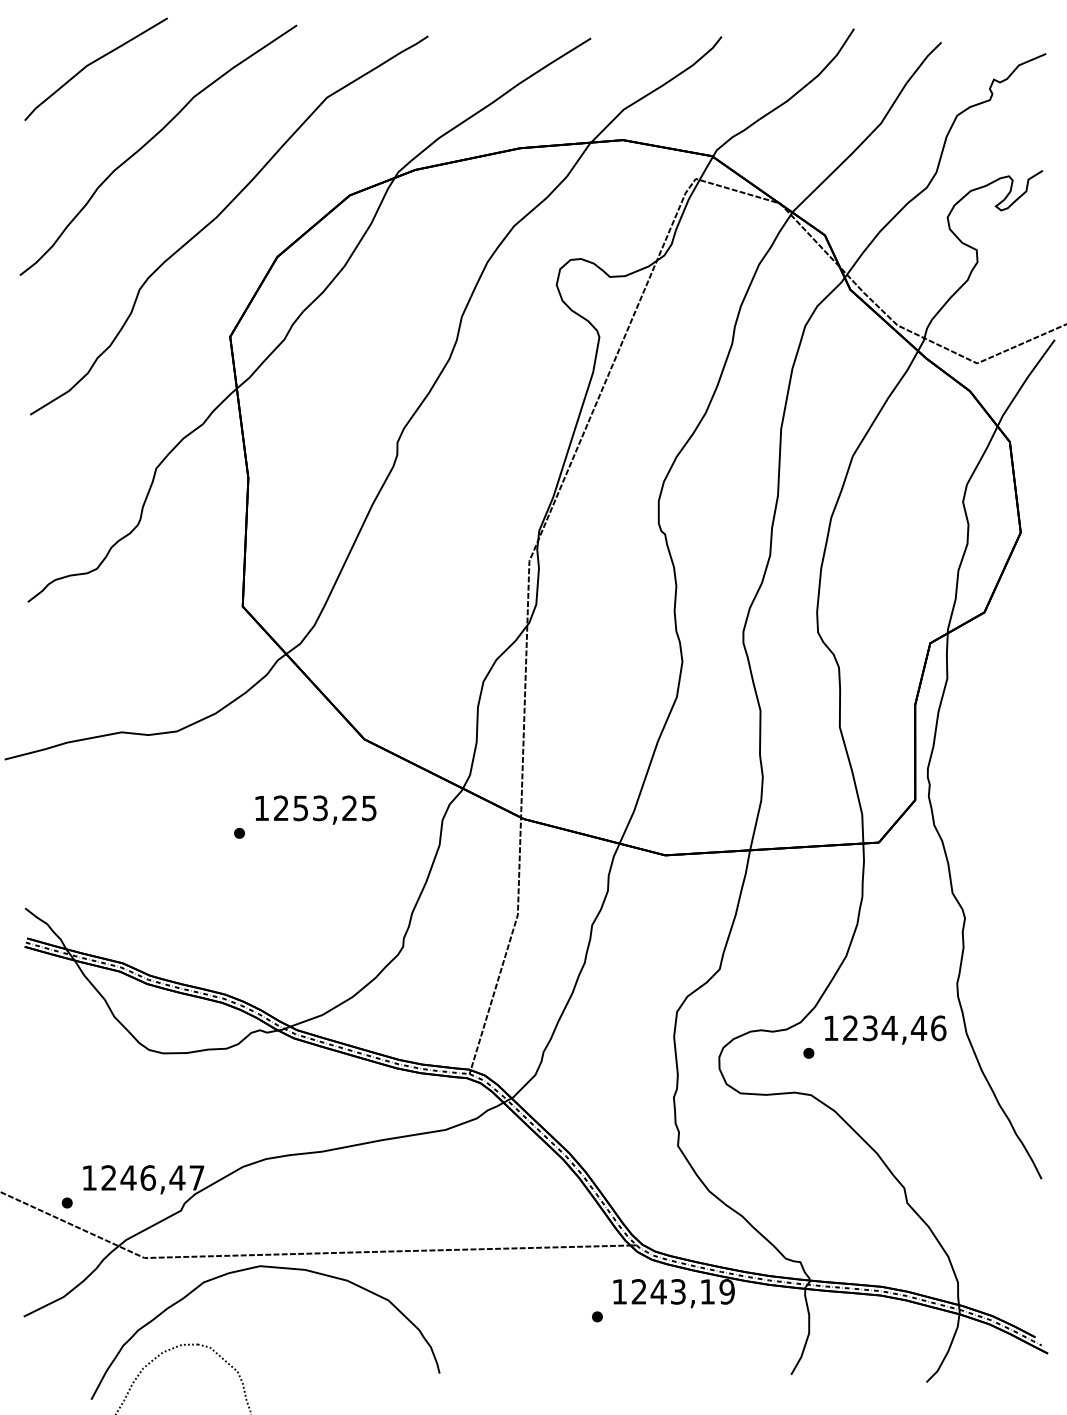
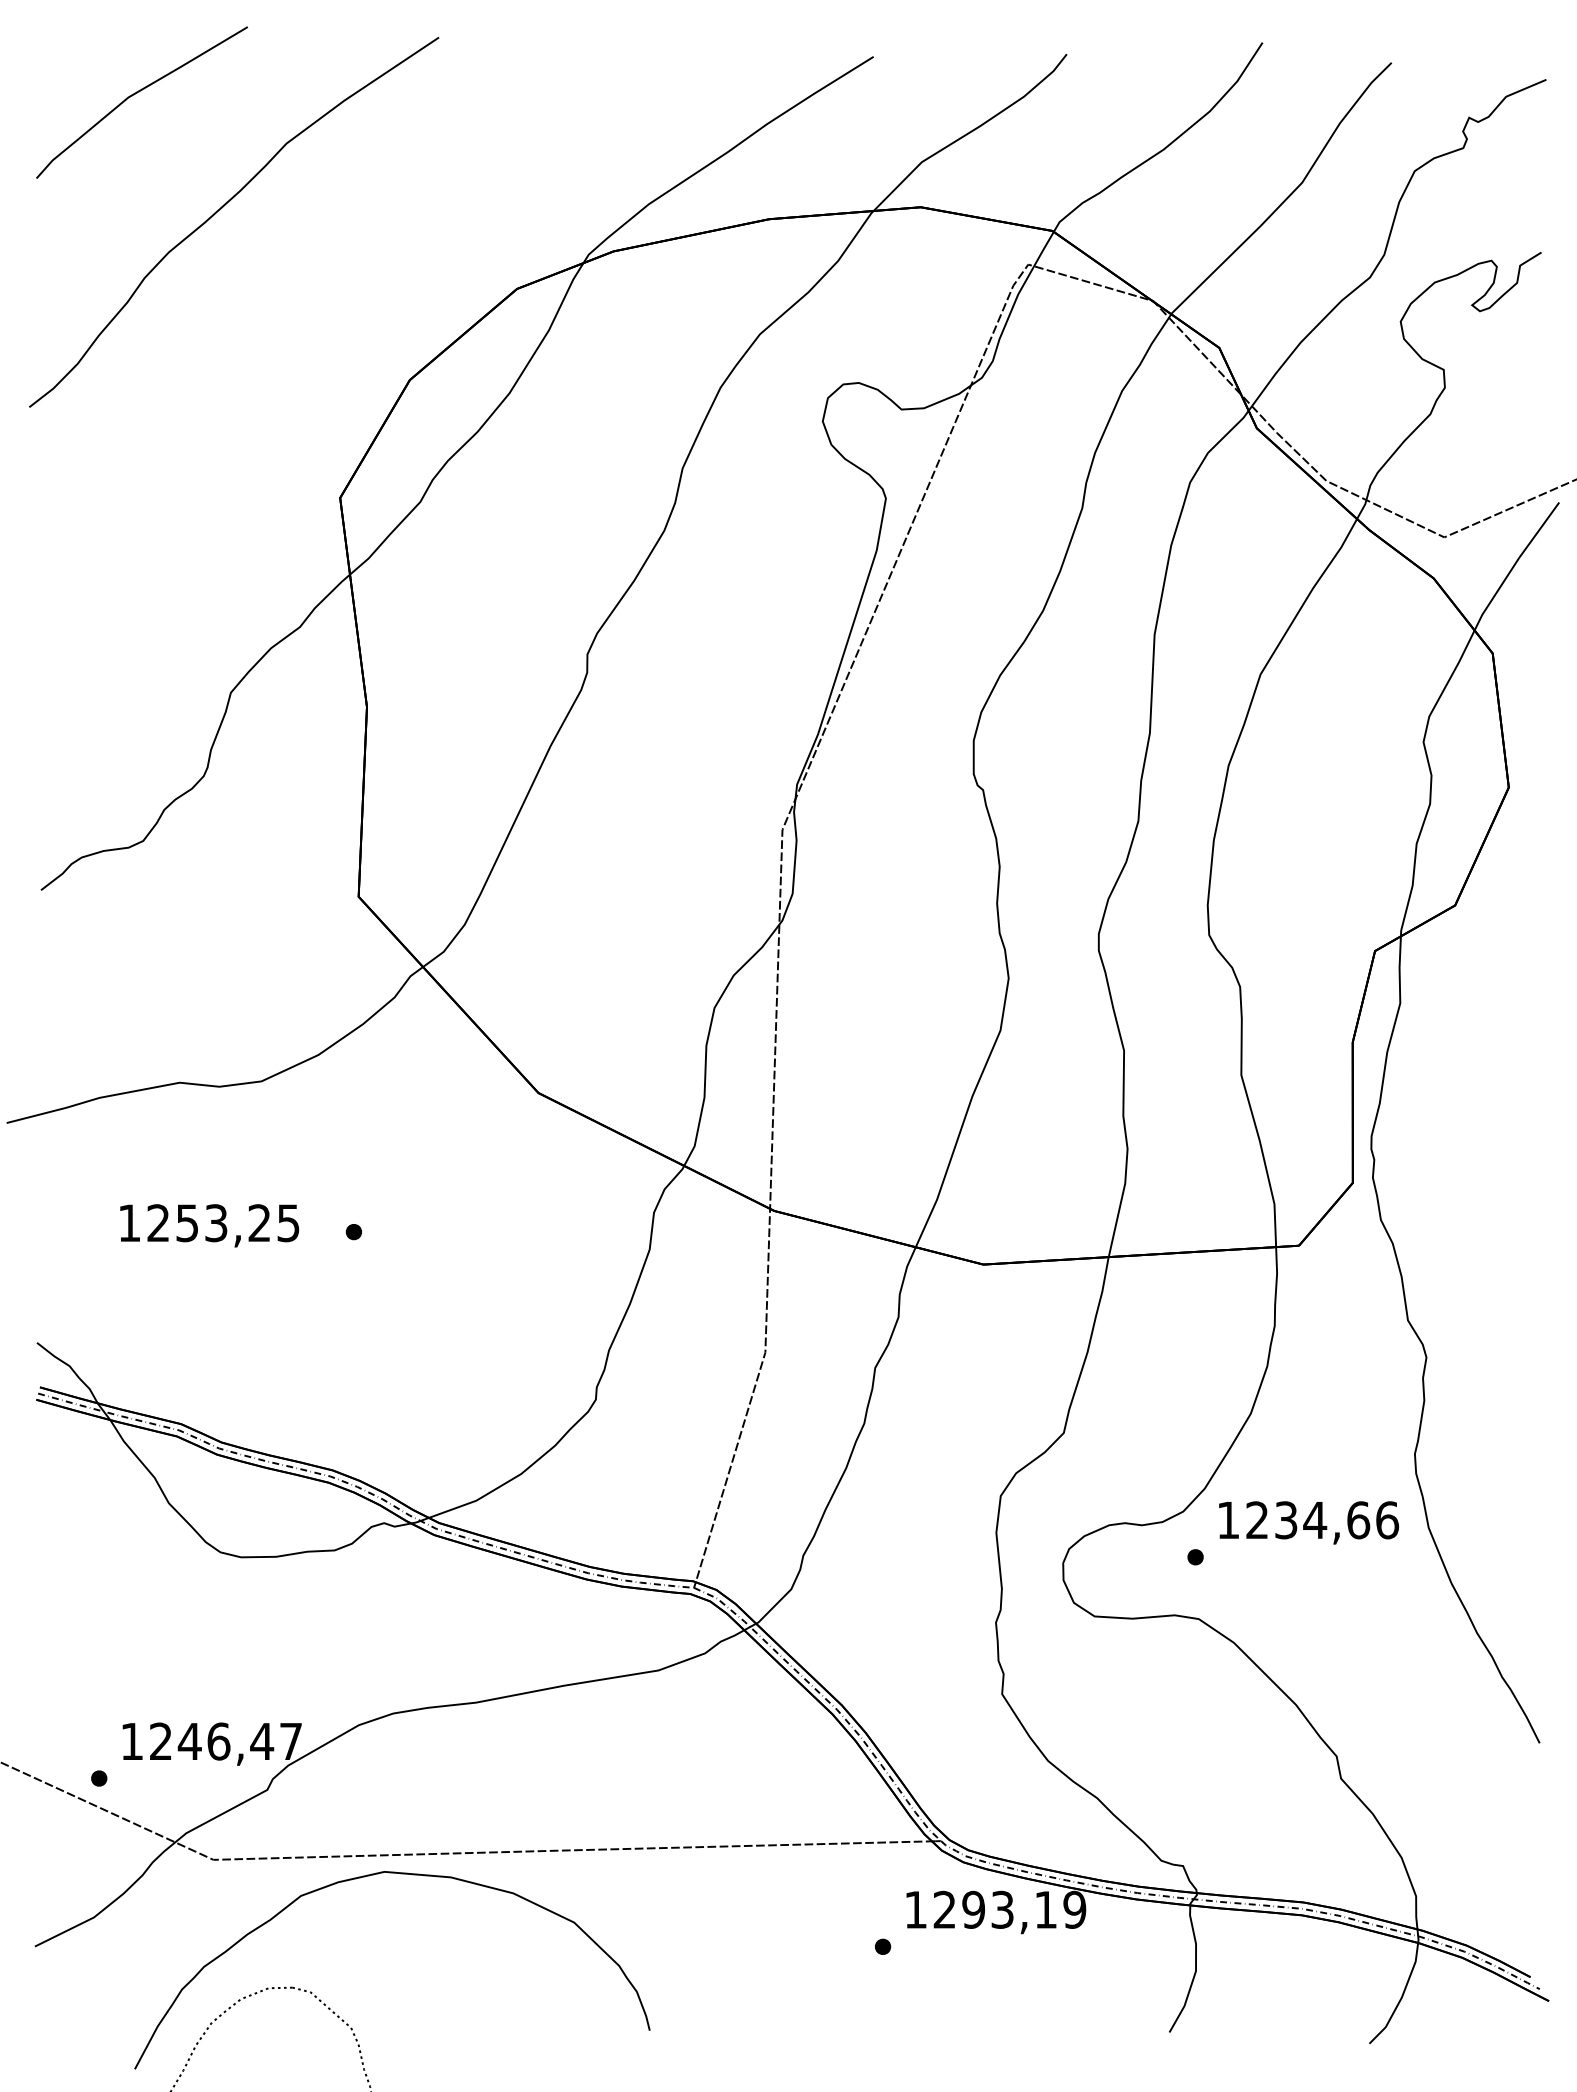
curve: (219, 215) -> (324, 318), removed
text: (315, 809) -> (209, 1224), moved
text: (918, 1028) -> (1357, 1520), 1234,46 -> 1234,66
text: (658, 1291) -> (973, 1909), 1243,19 -> 1293,19

